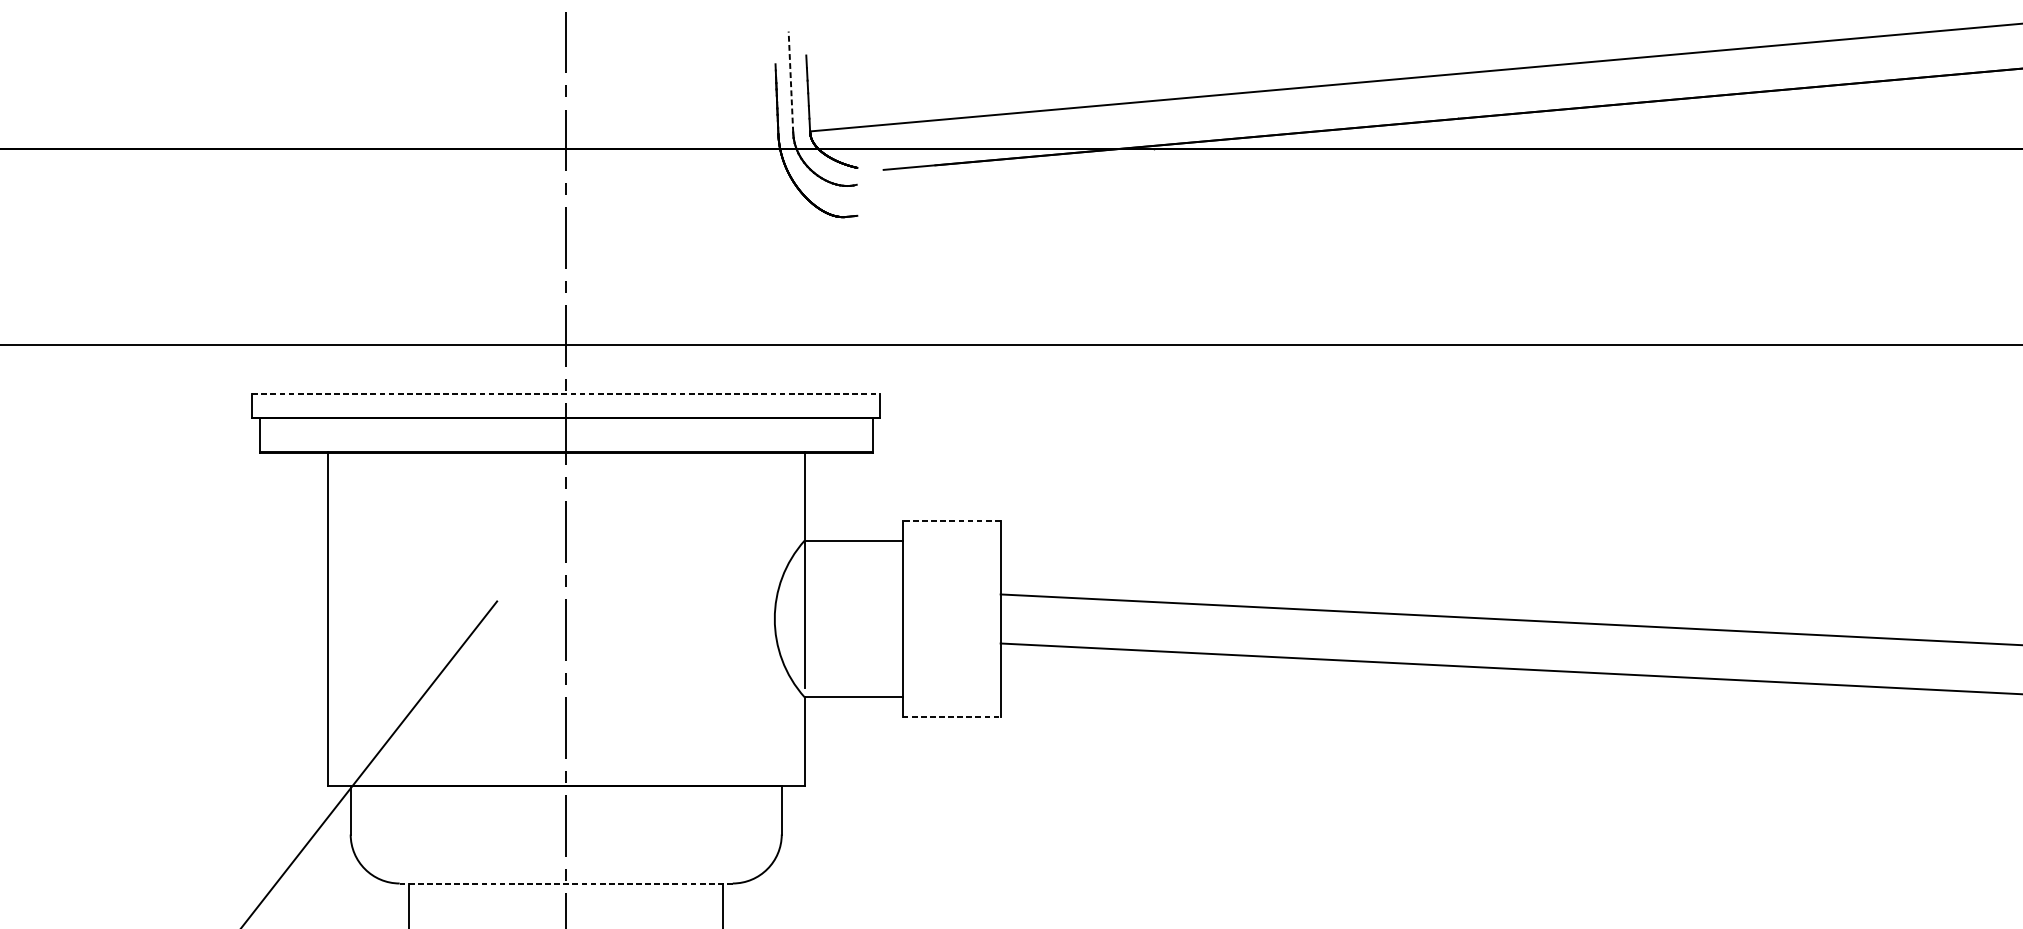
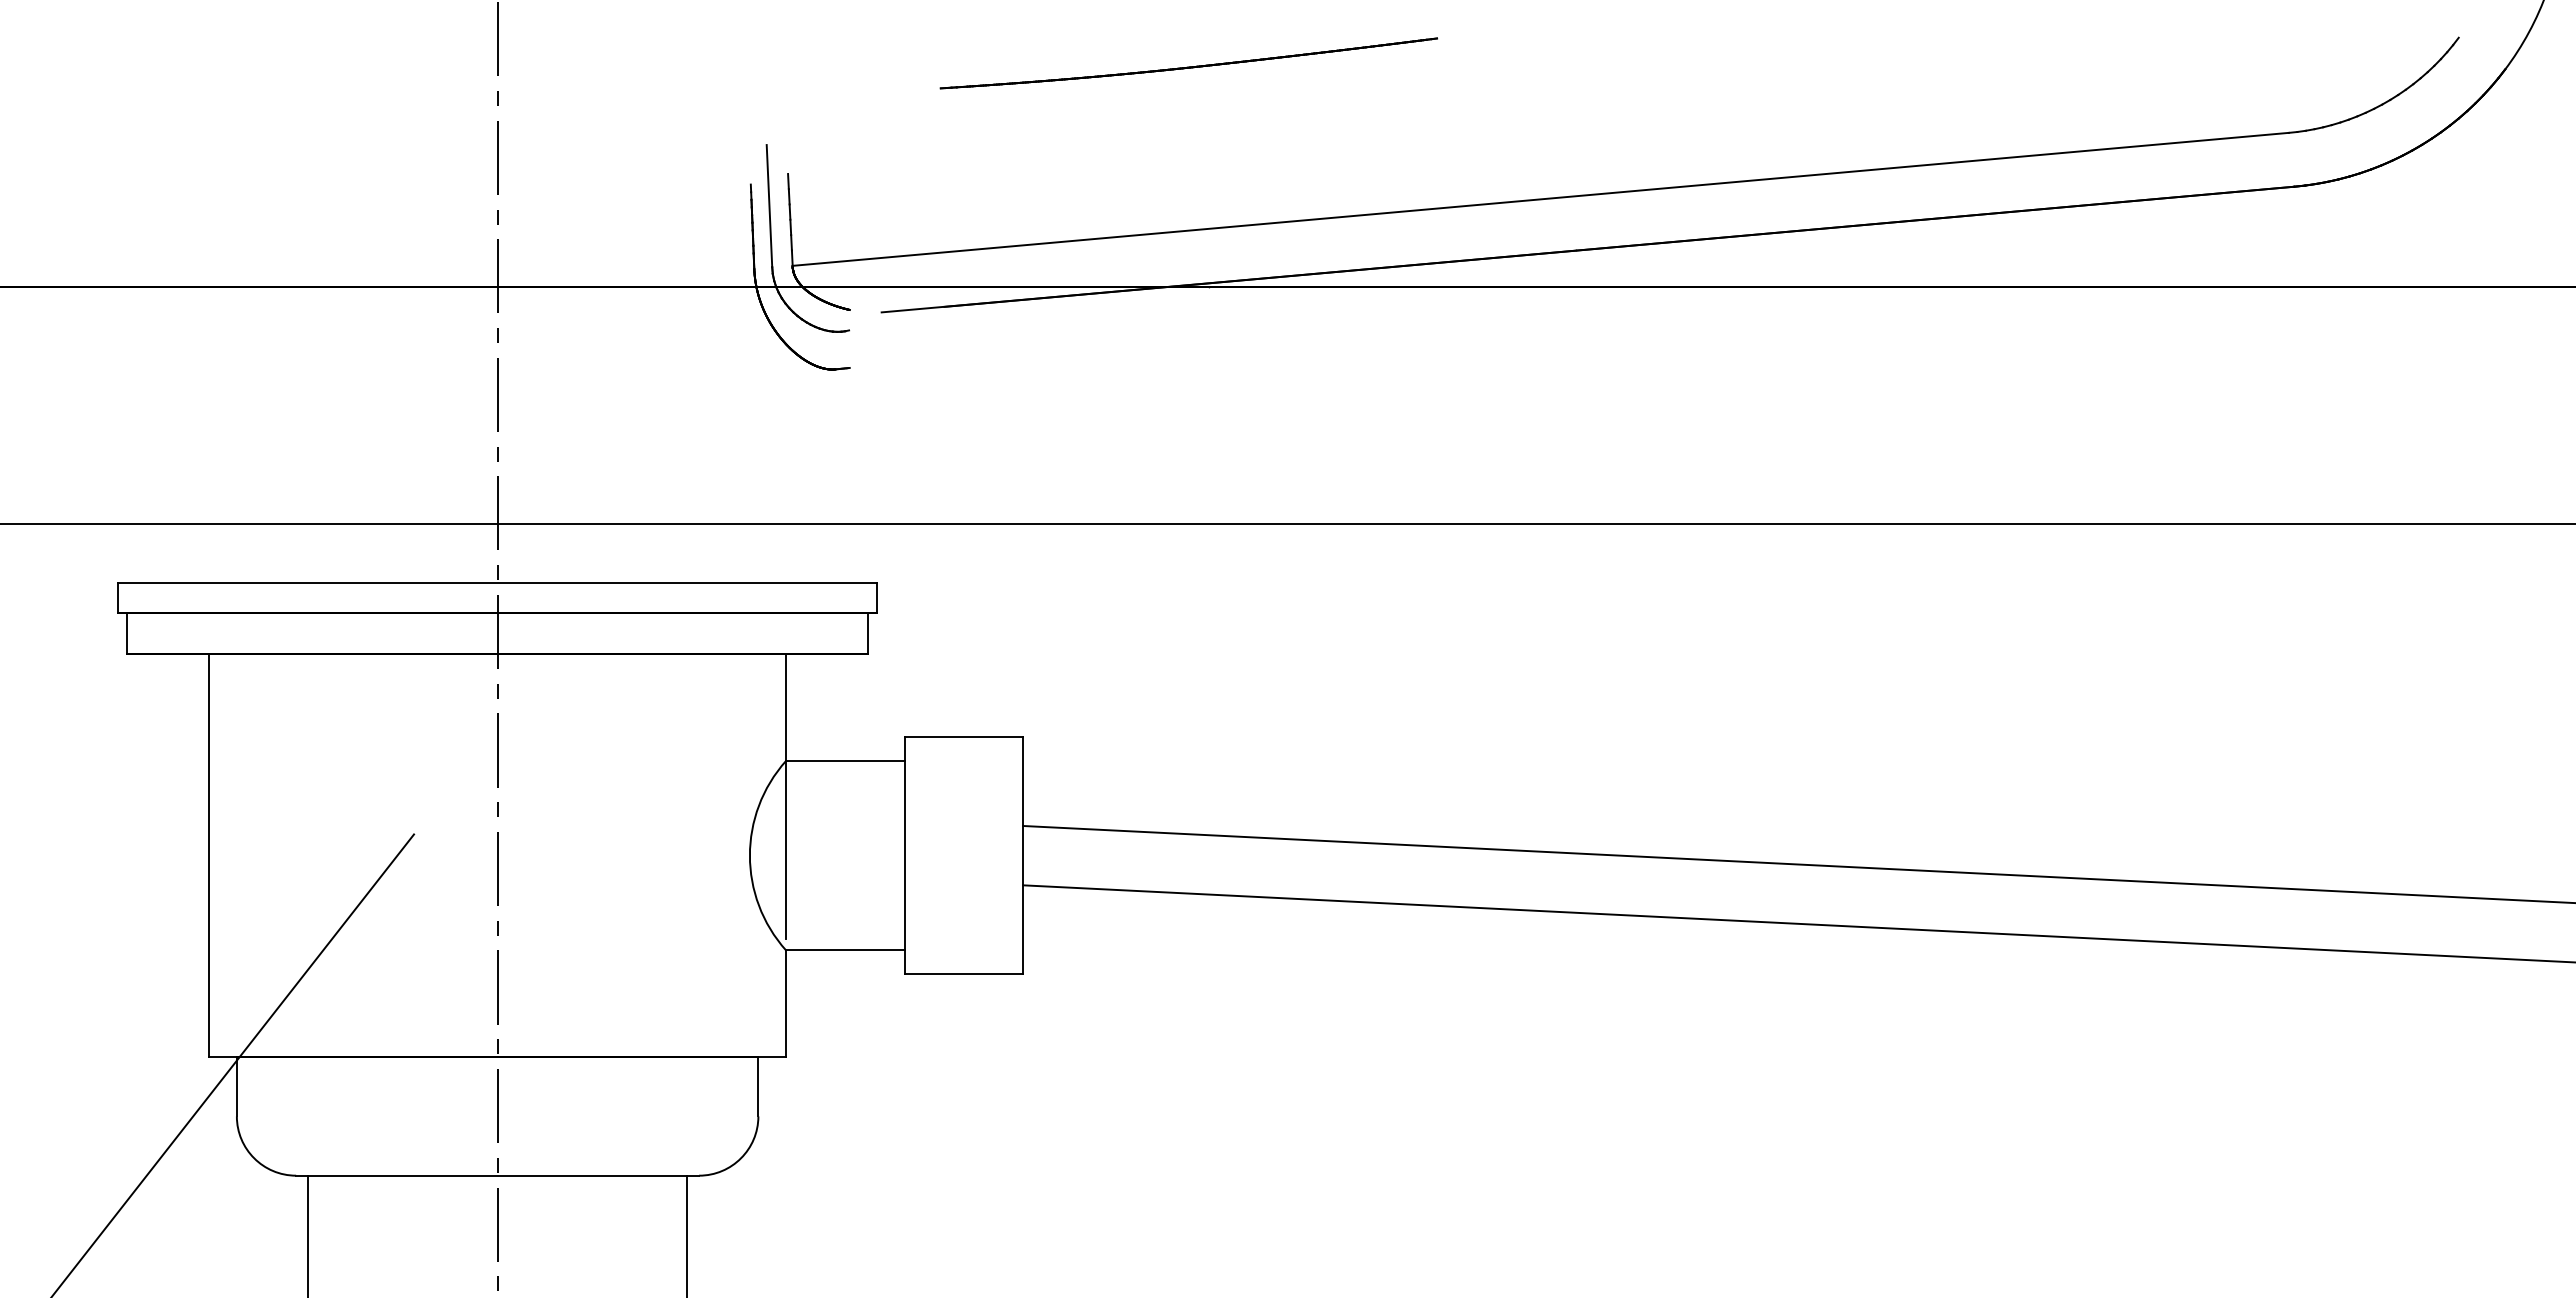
line: (790, 81) -> (769, 205), dashed -> solid
line: (566, 394) -> (497, 583), dashed -> solid
line: (951, 521) -> (963, 737), dashed -> solid
line: (952, 717) -> (964, 974), dashed -> solid
line: (566, 883) -> (498, 1175), dashed -> solid

